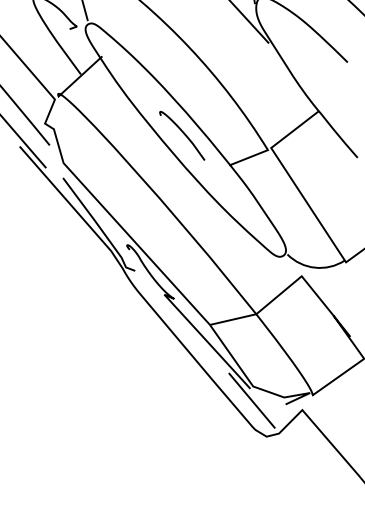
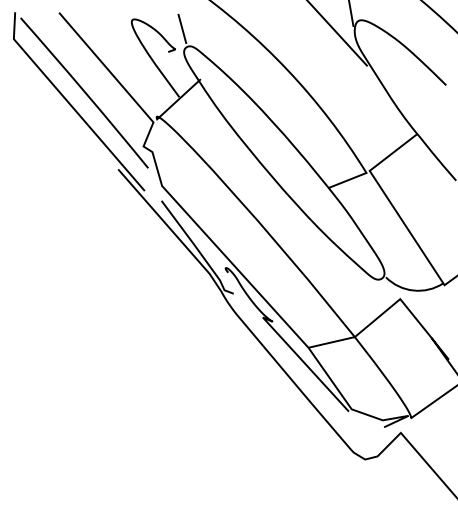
curve: (182, 133) -> (281, 156), removed
line: (251, 400) -> (350, 423), removed

